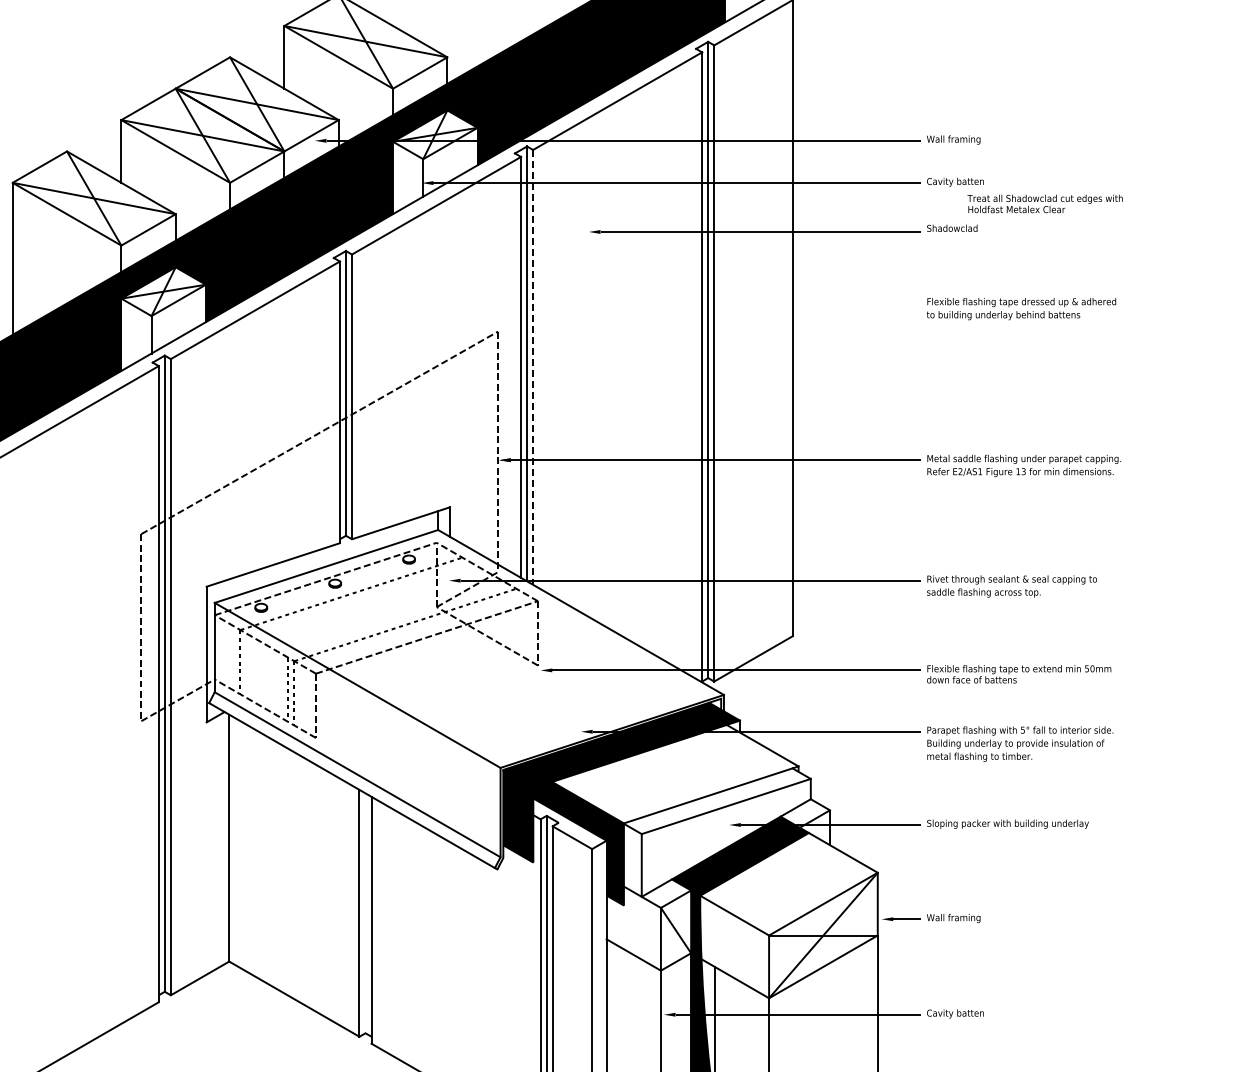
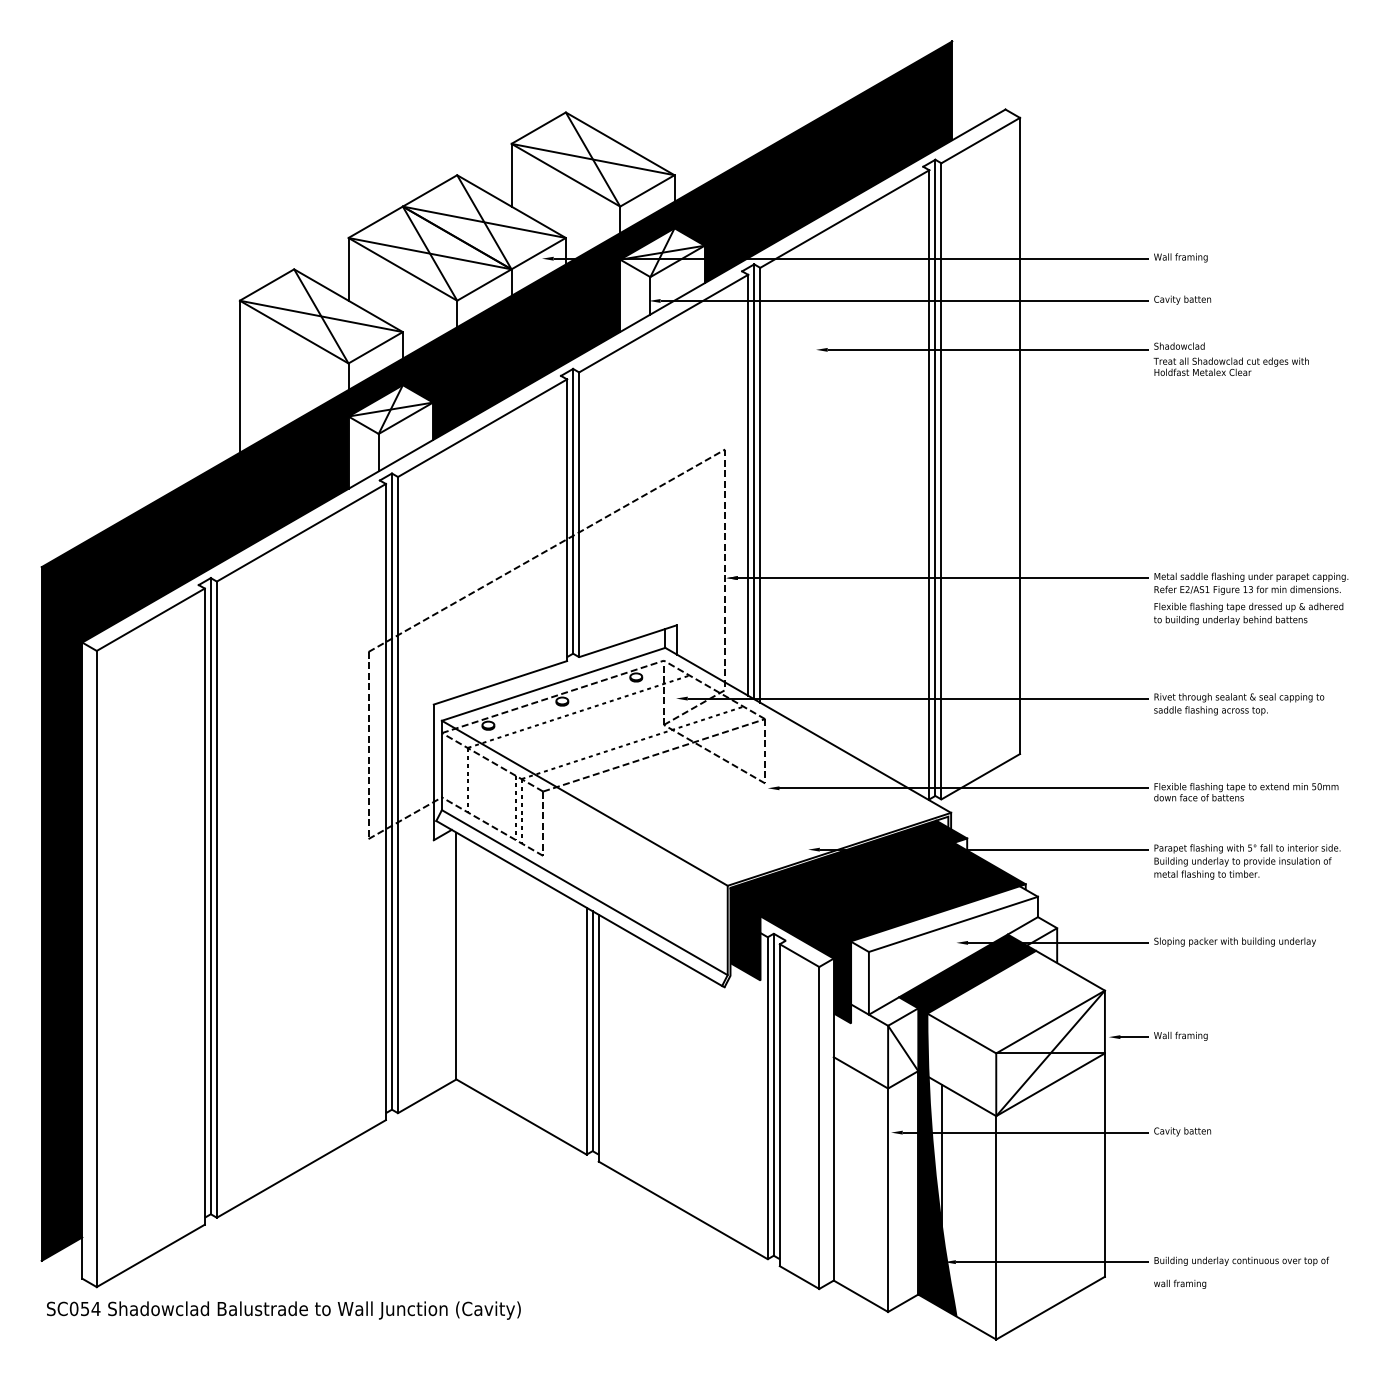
text: (1044, 203) -> (1230, 366), moved
text: (1021, 308) -> (1248, 613), moved
line: (533, 367) -> (760, 485), dashed -> solid
fill: (675, 773) -> (902, 891), added
line: (365, 913) -> (592, 1031), added

